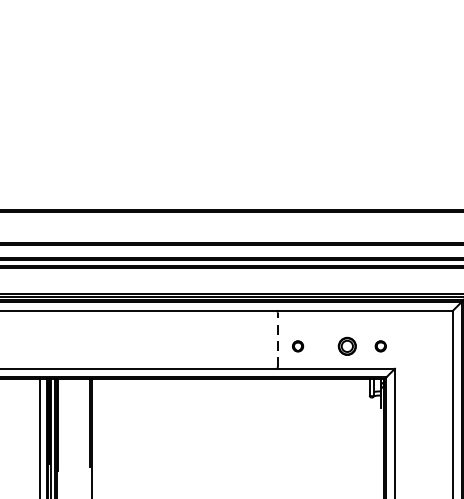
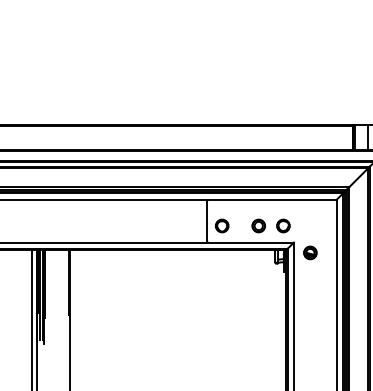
line: (277, 340) -> (207, 221), dashed -> solid
part: (298, 345) -> (222, 225), size x1.67
part: (380, 345) -> (283, 225), size x1.67
part: (417, 382) -> (310, 252), added

